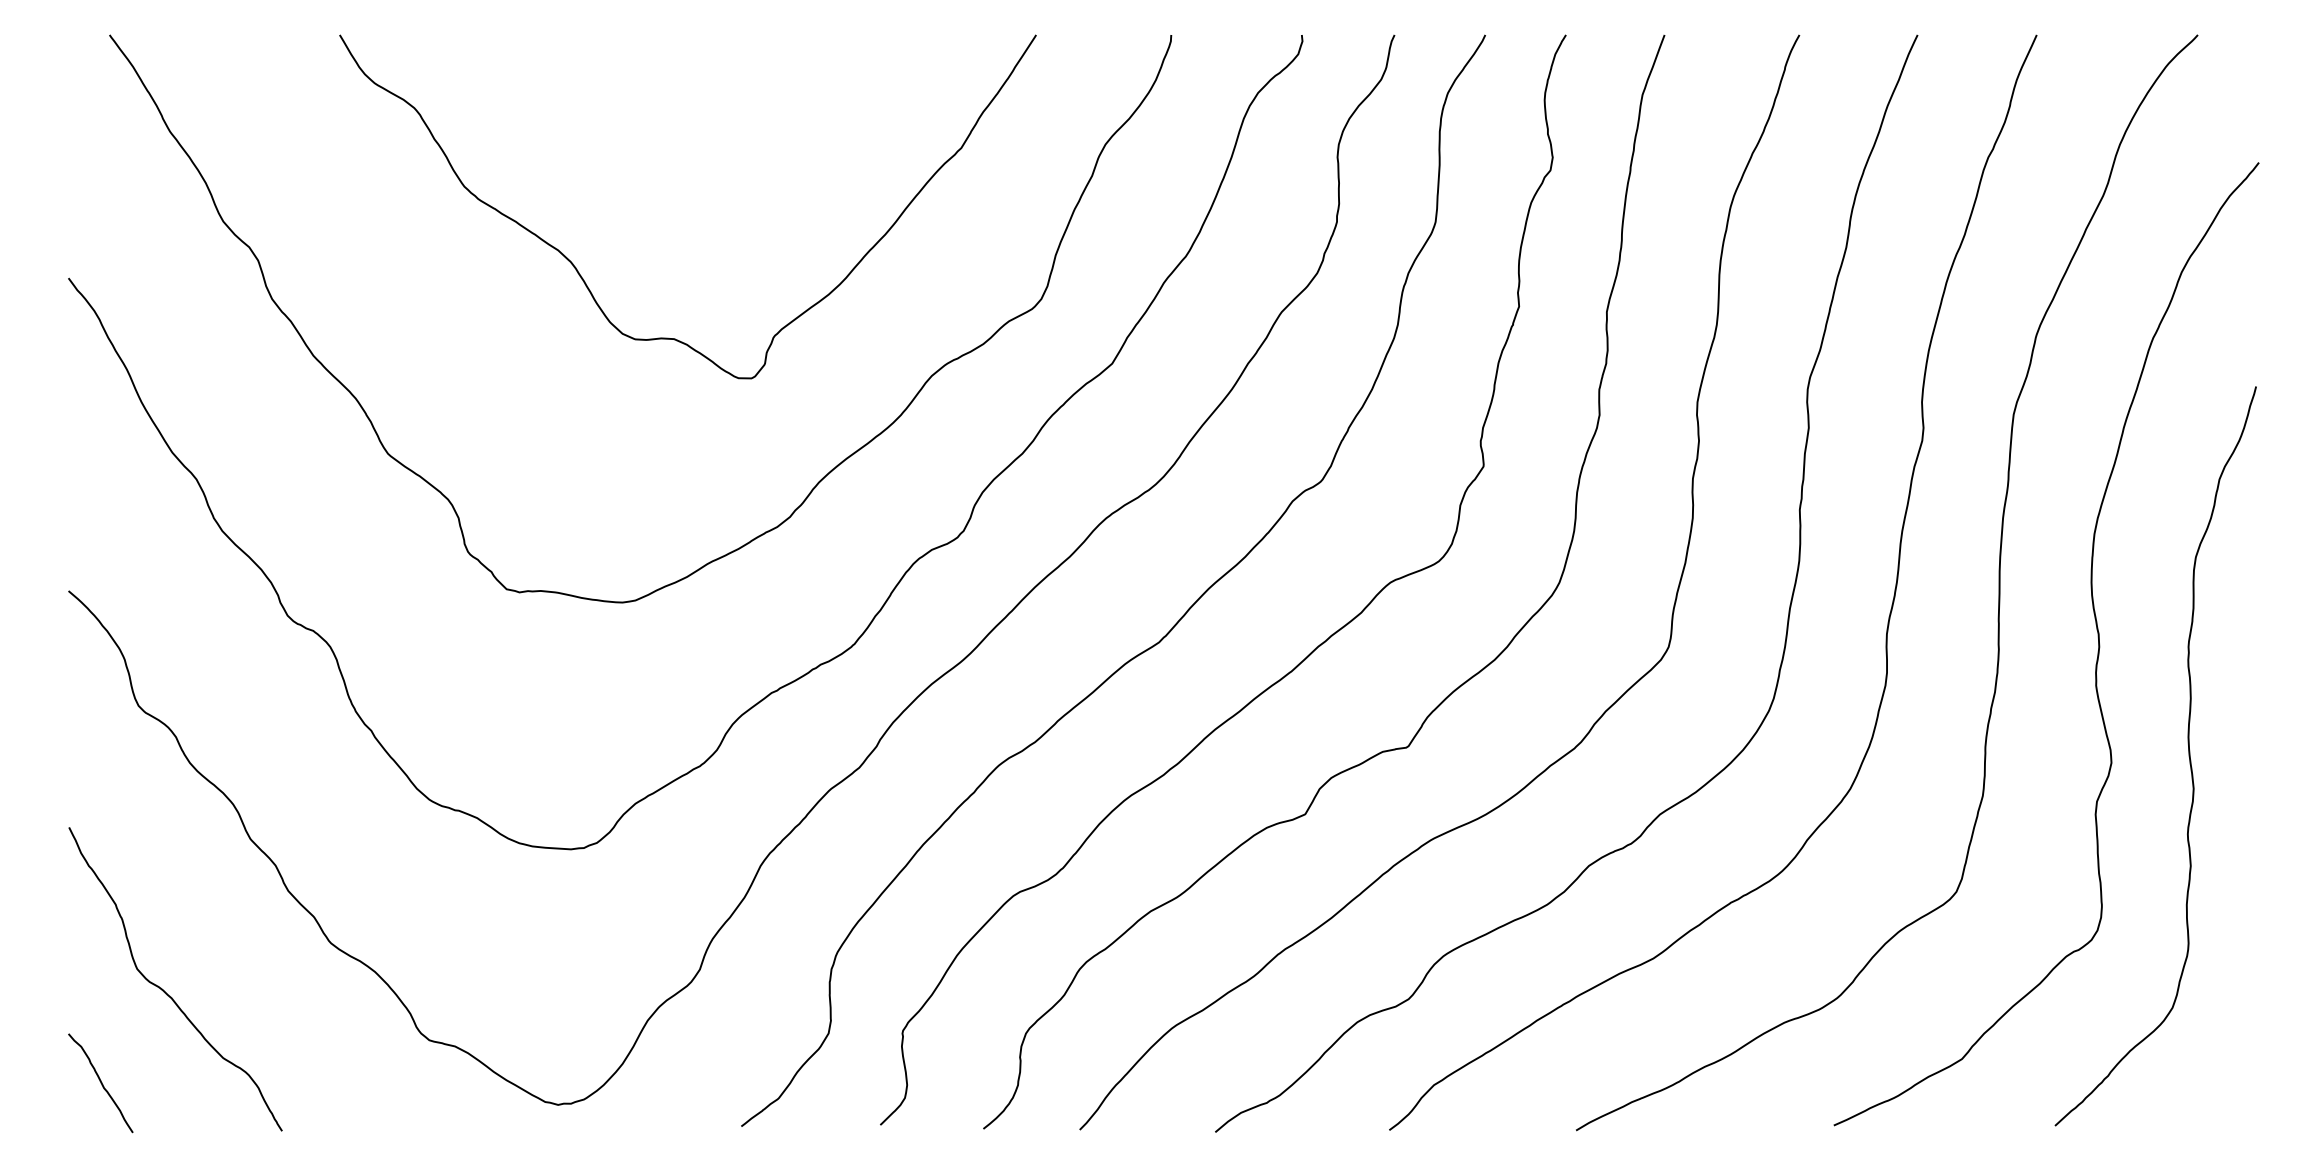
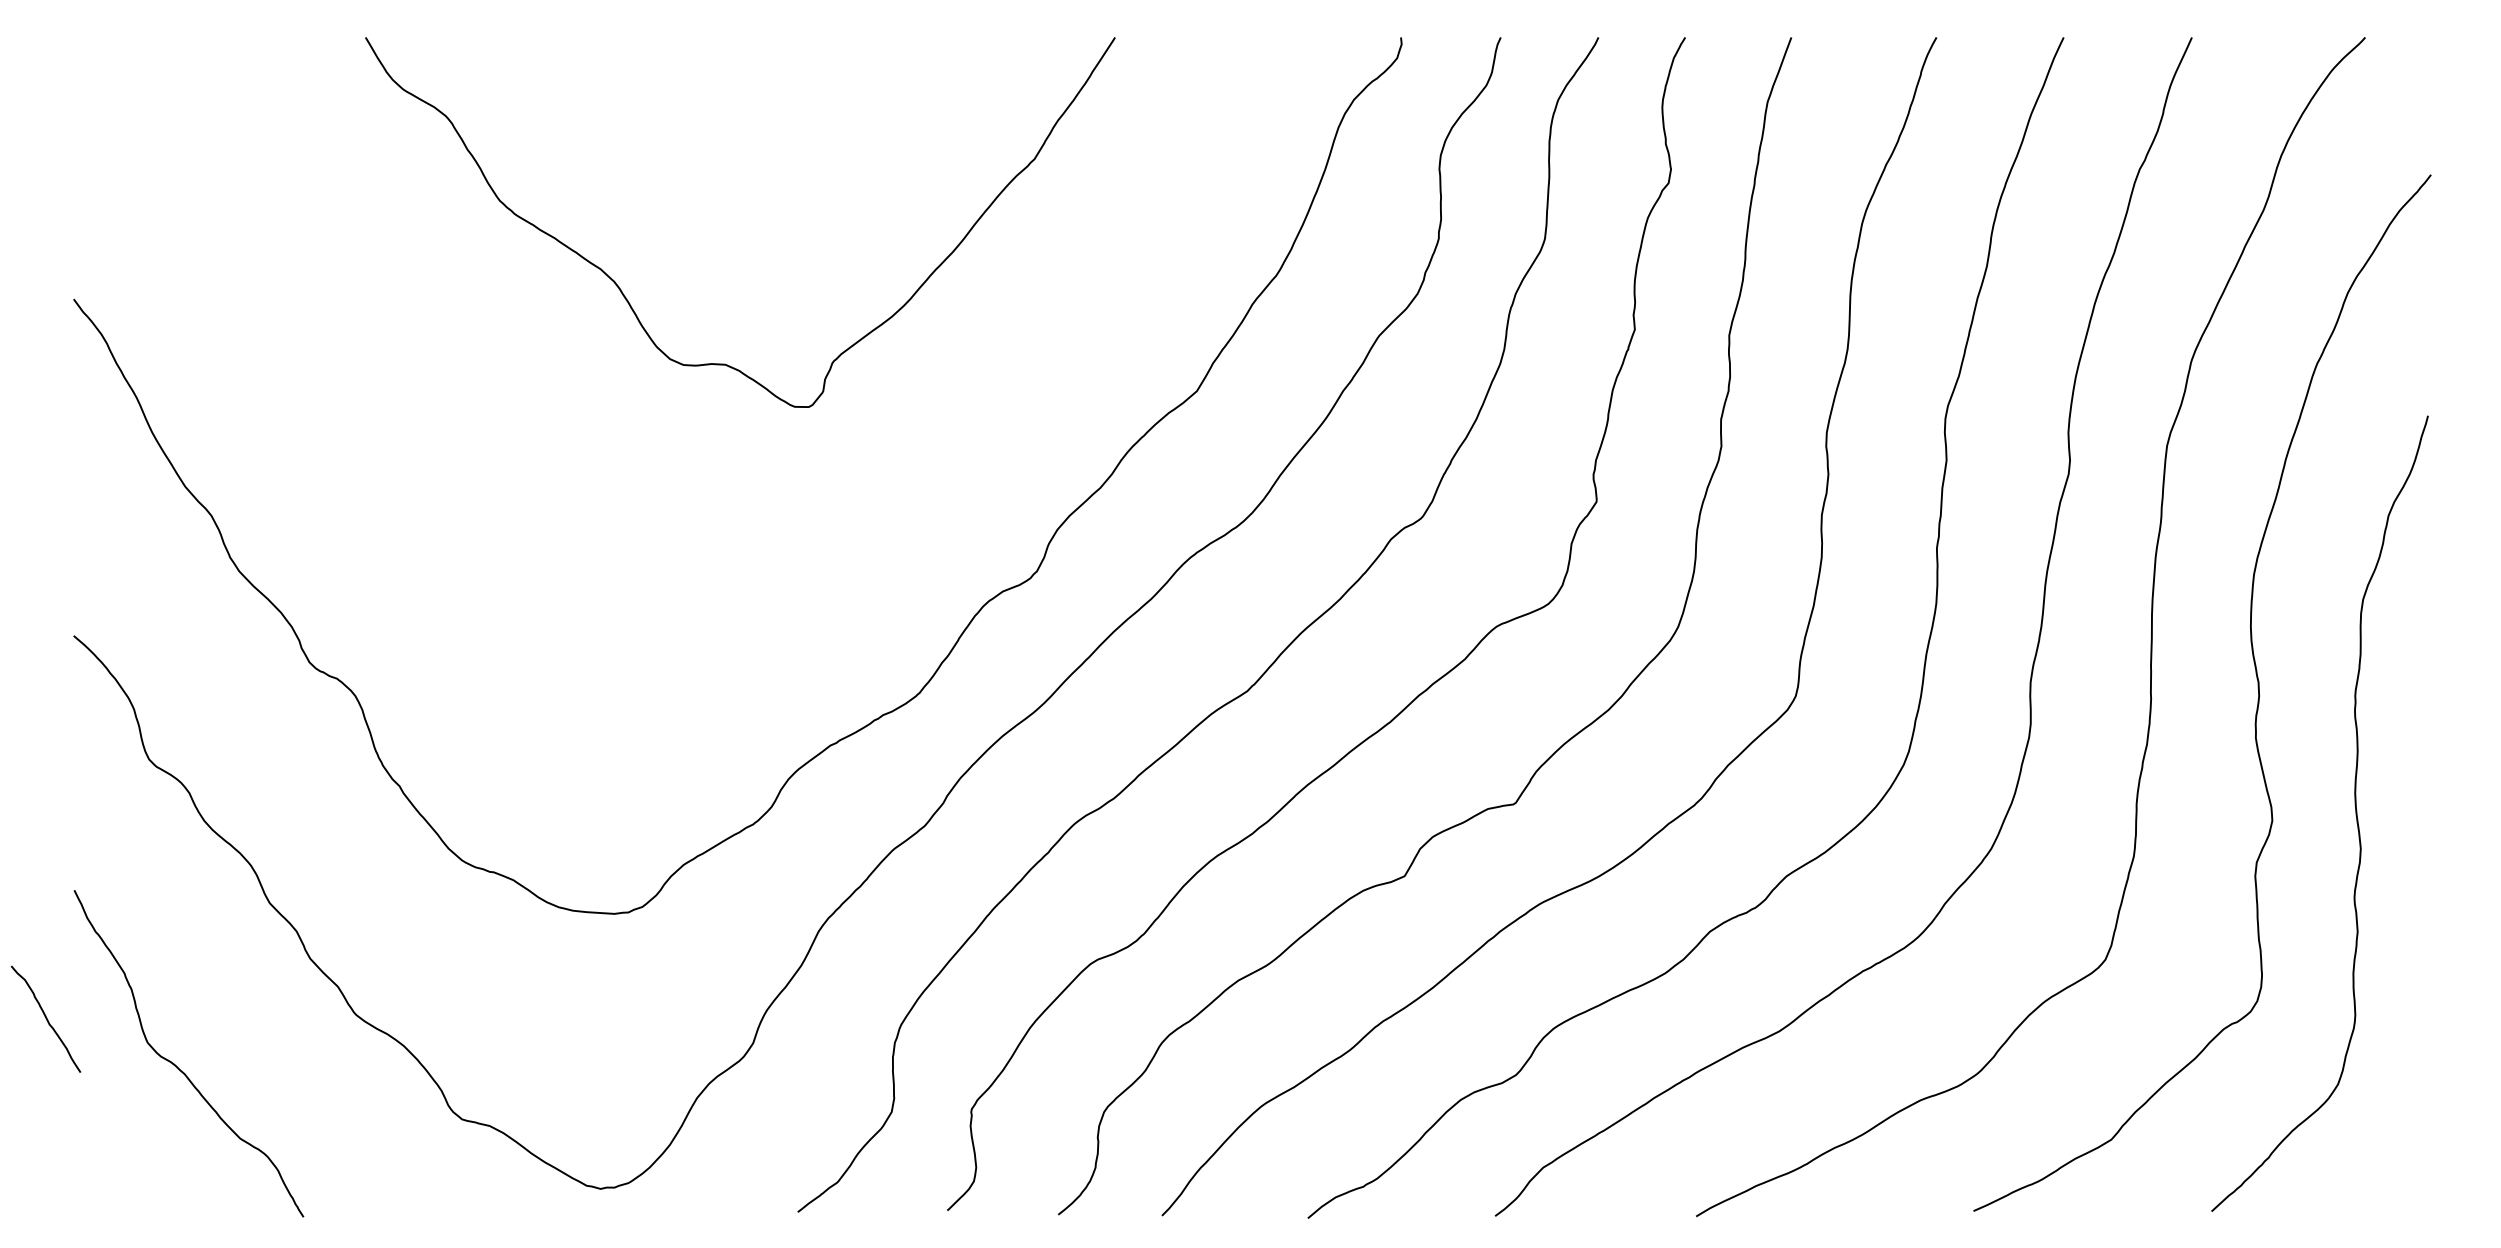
curve: (816, 483) -> (878, 520), removed
curve: (100, 1083) -> (45, 1019), moved

